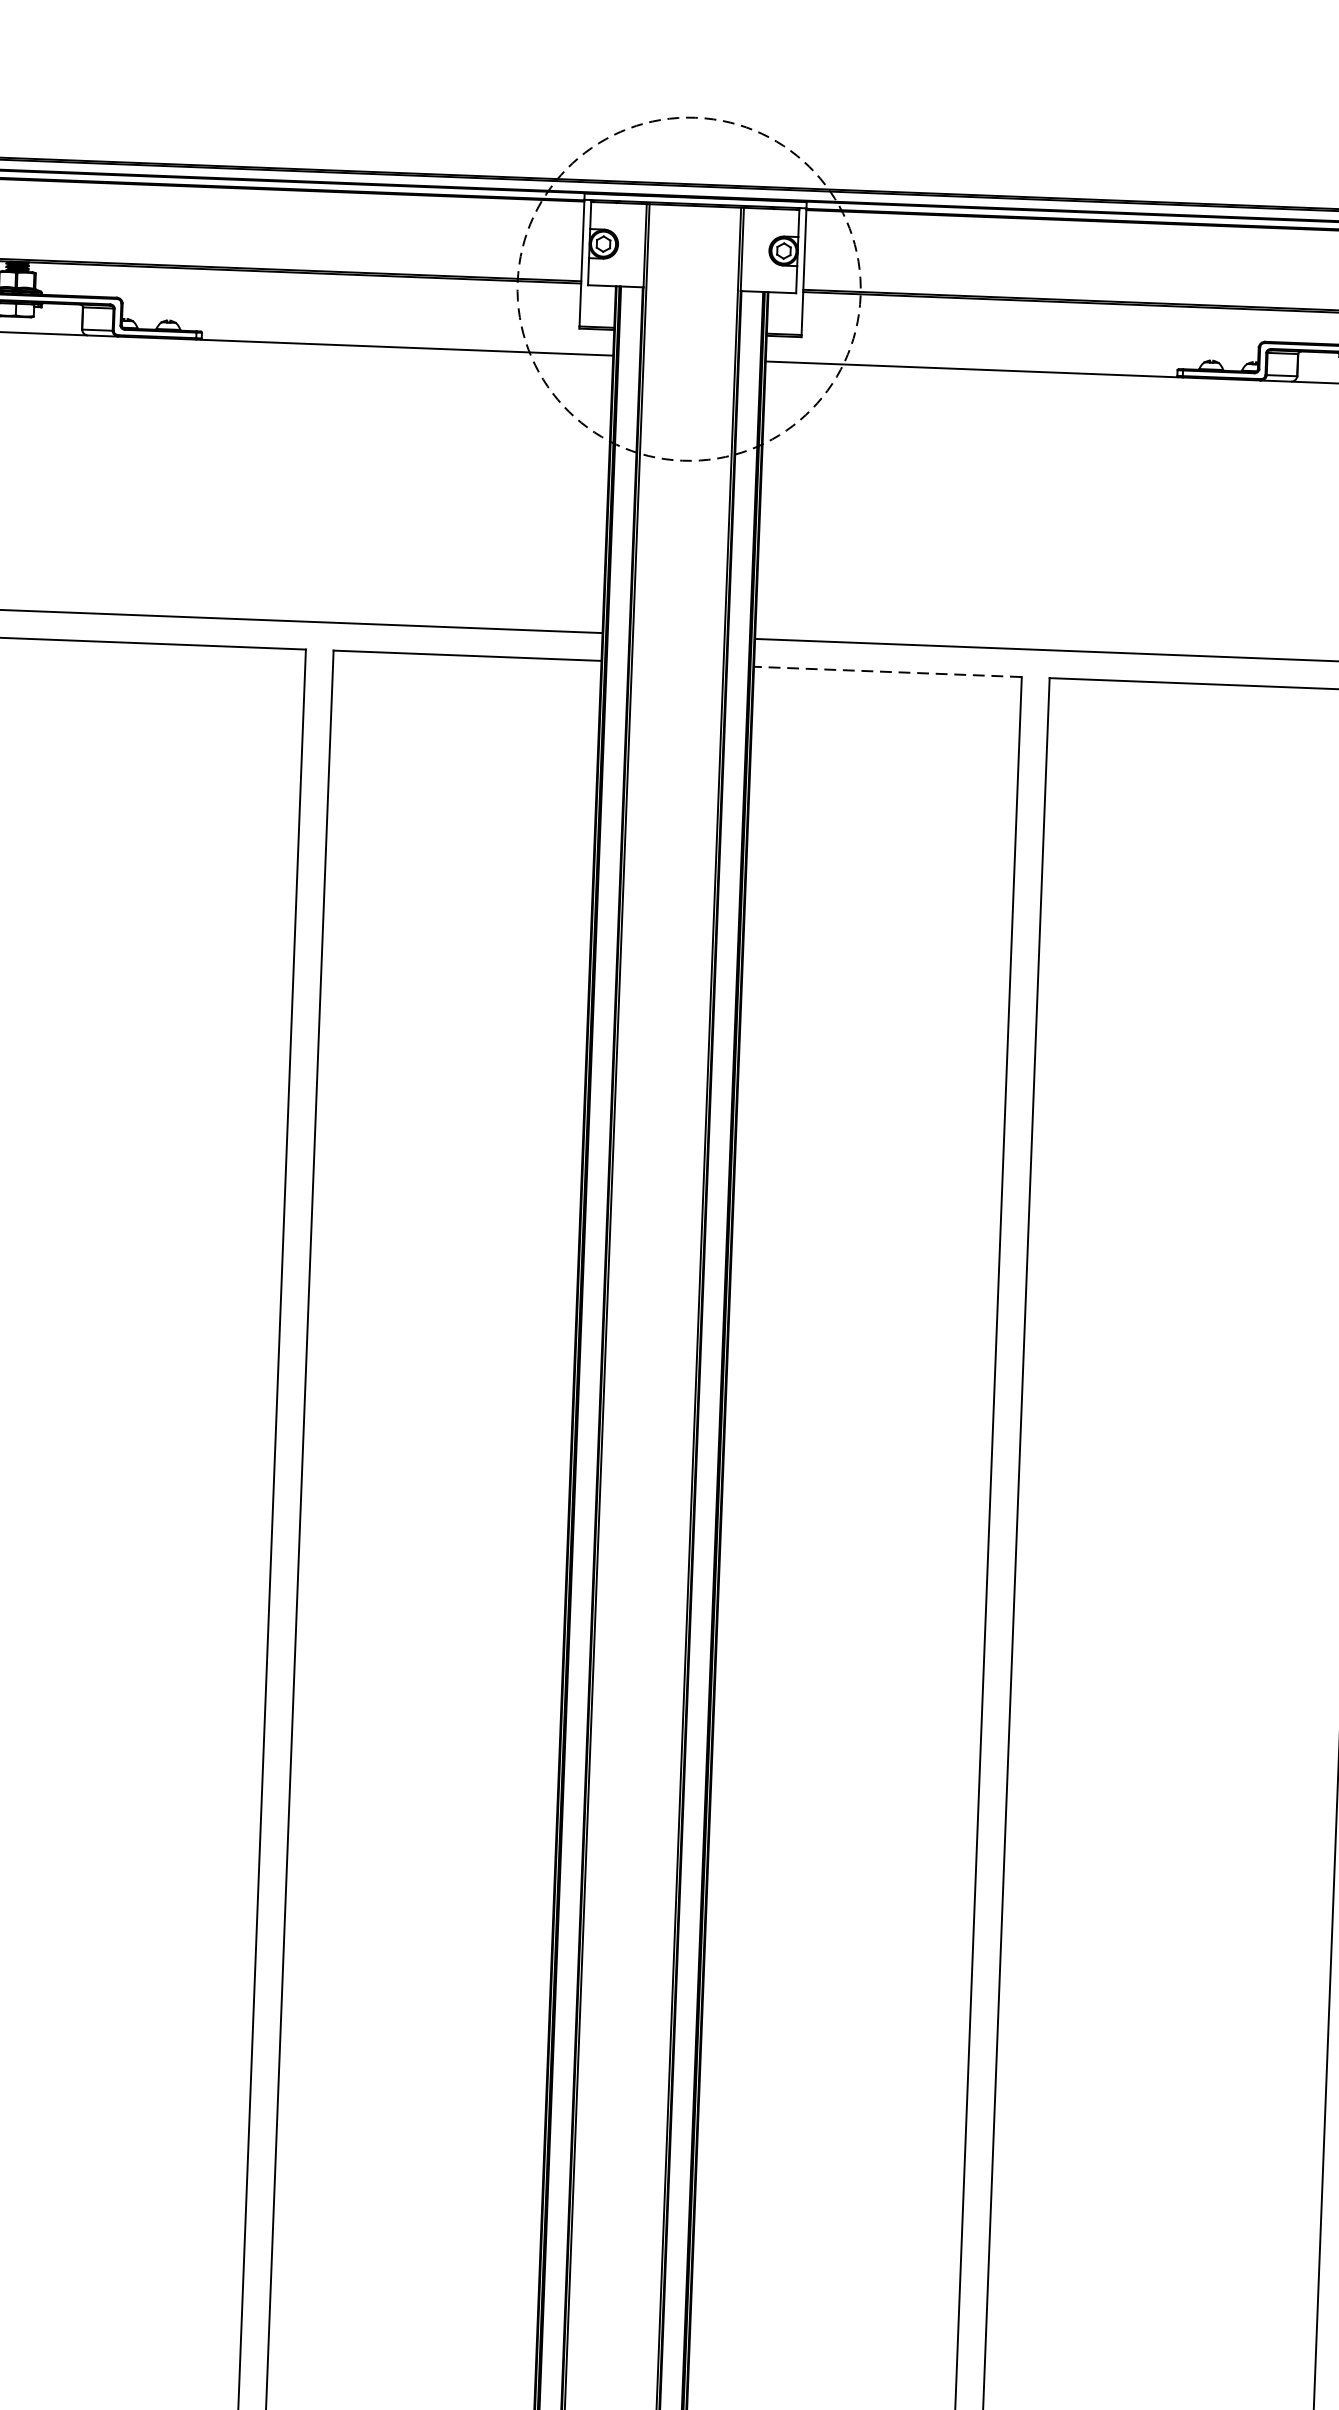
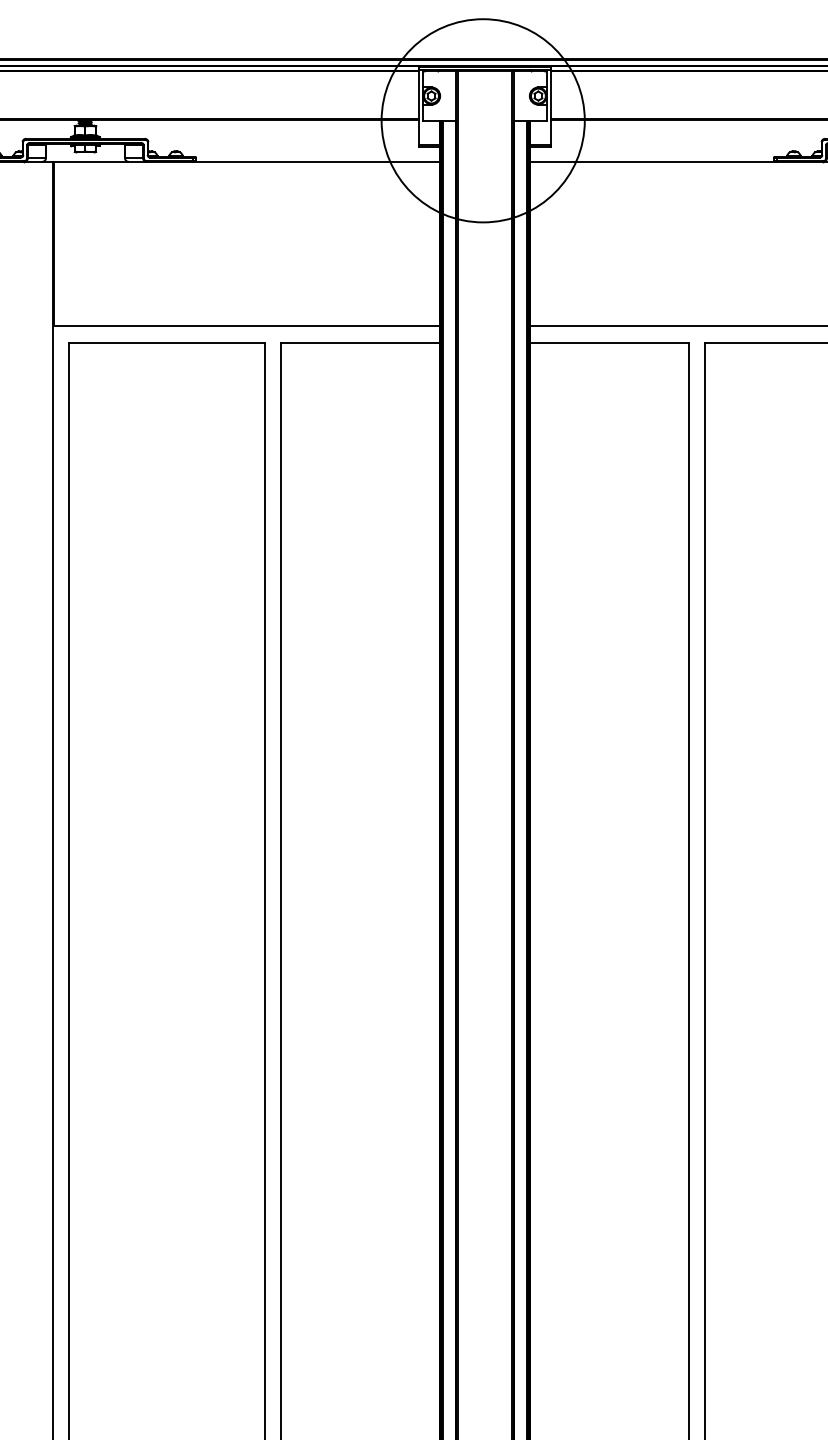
circle: (687, 288) -> (482, 120), dashed -> solid
line: (887, 671) -> (609, 342), dashed -> solid

